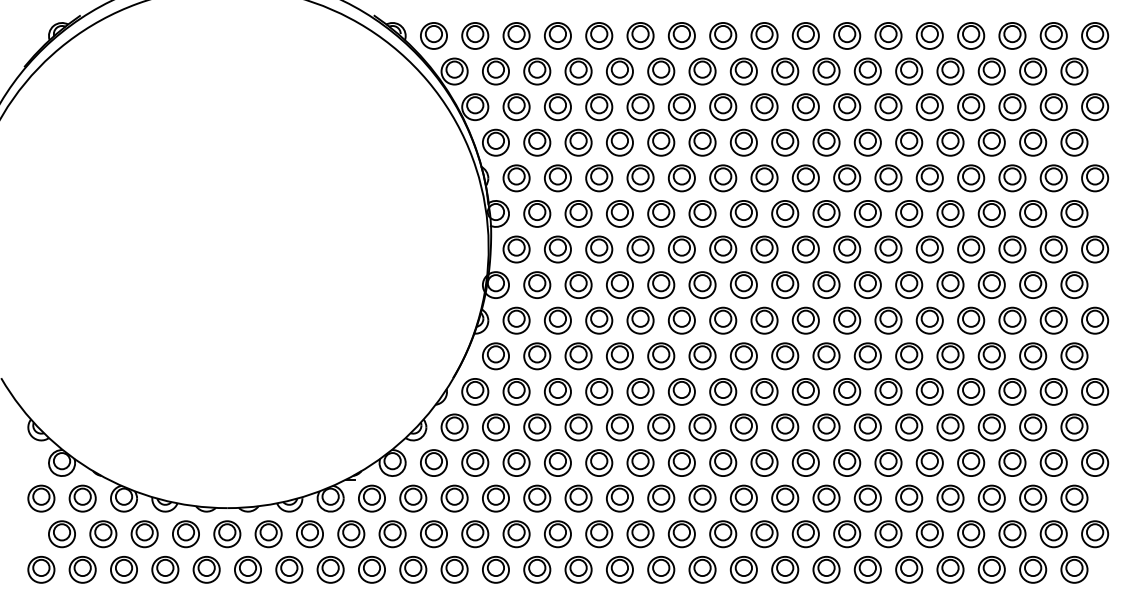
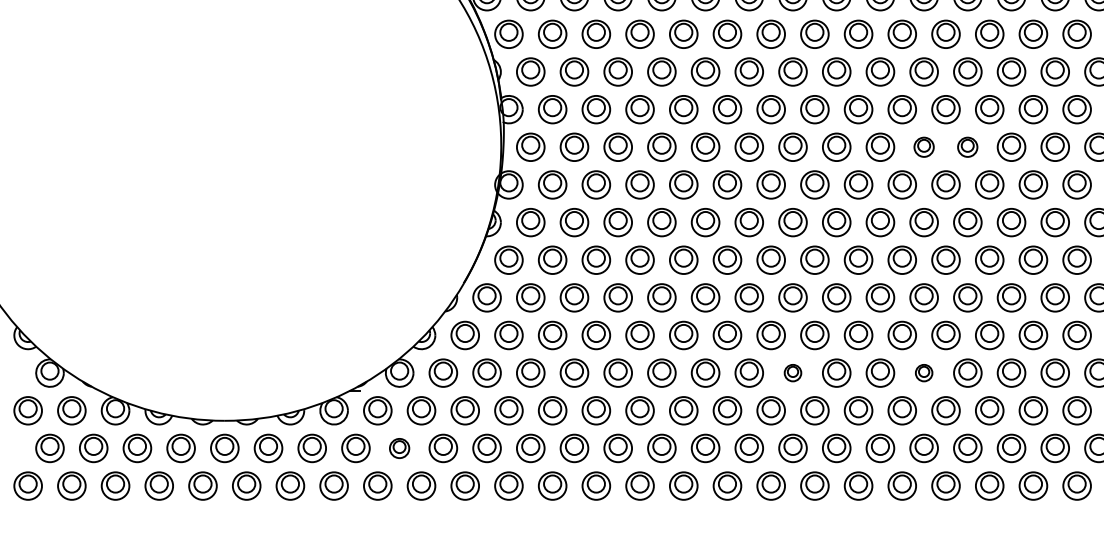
part: (888, 249) -> (924, 147), size x0.7
part: (929, 249) -> (967, 147), size x0.7
part: (764, 462) -> (792, 372), size x0.6
part: (888, 462) -> (924, 372), size x0.6
part: (392, 534) -> (399, 448), size x0.7

